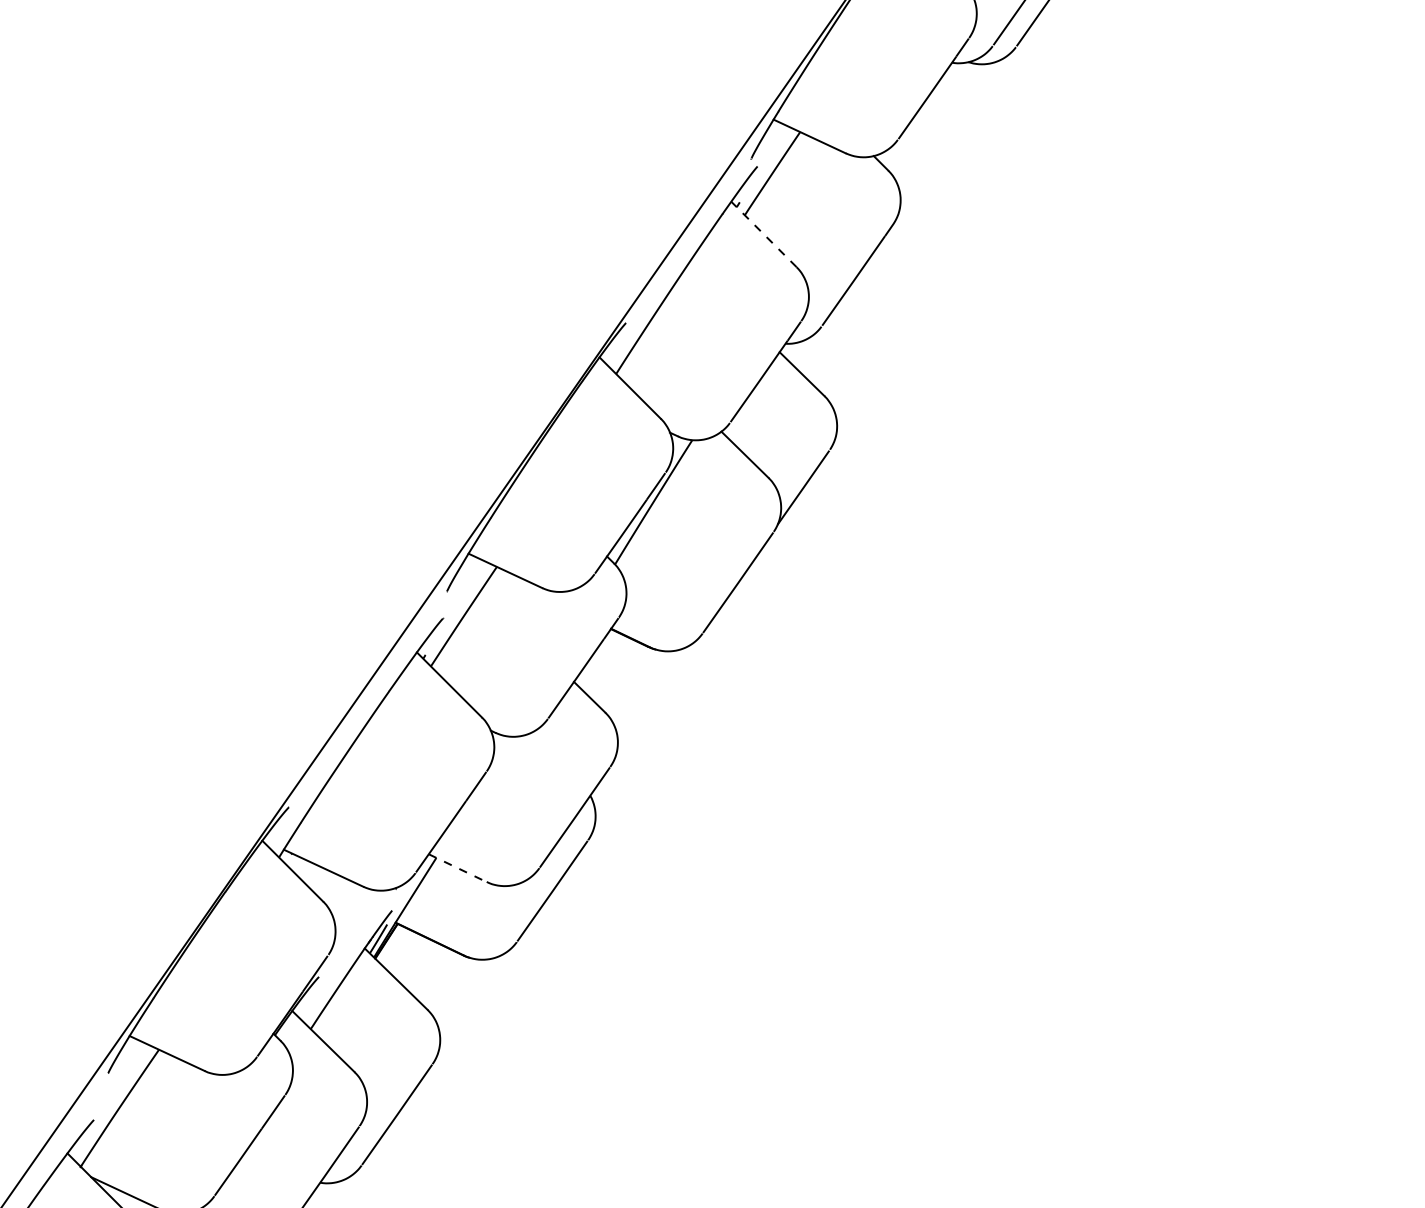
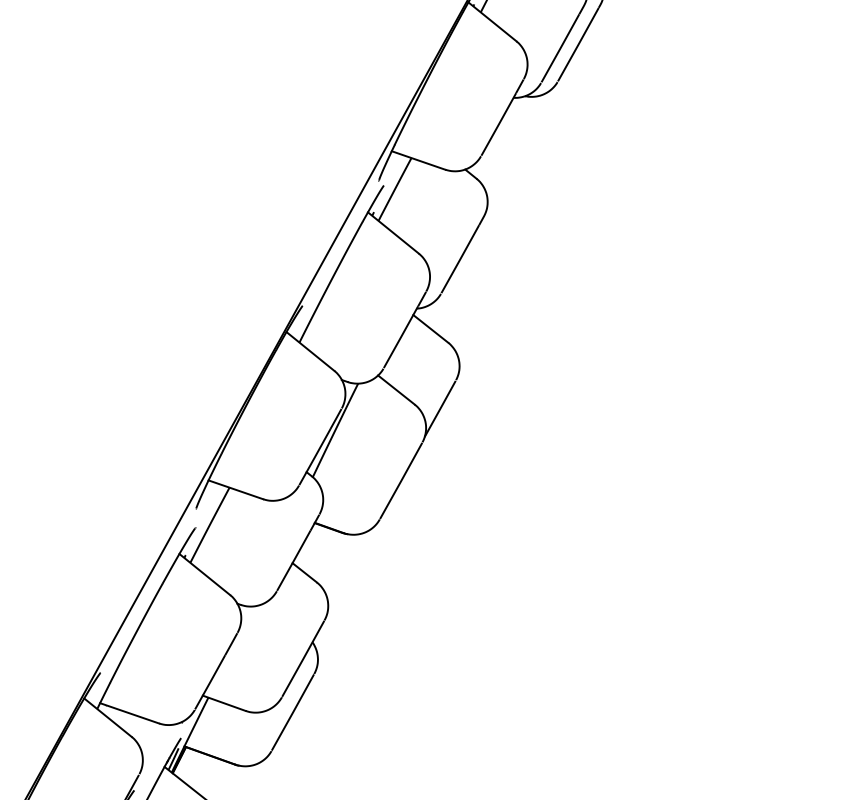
line: (763, 234) -> (393, 233), dashed -> solid
line: (458, 868) -> (224, 703), dashed -> solid

